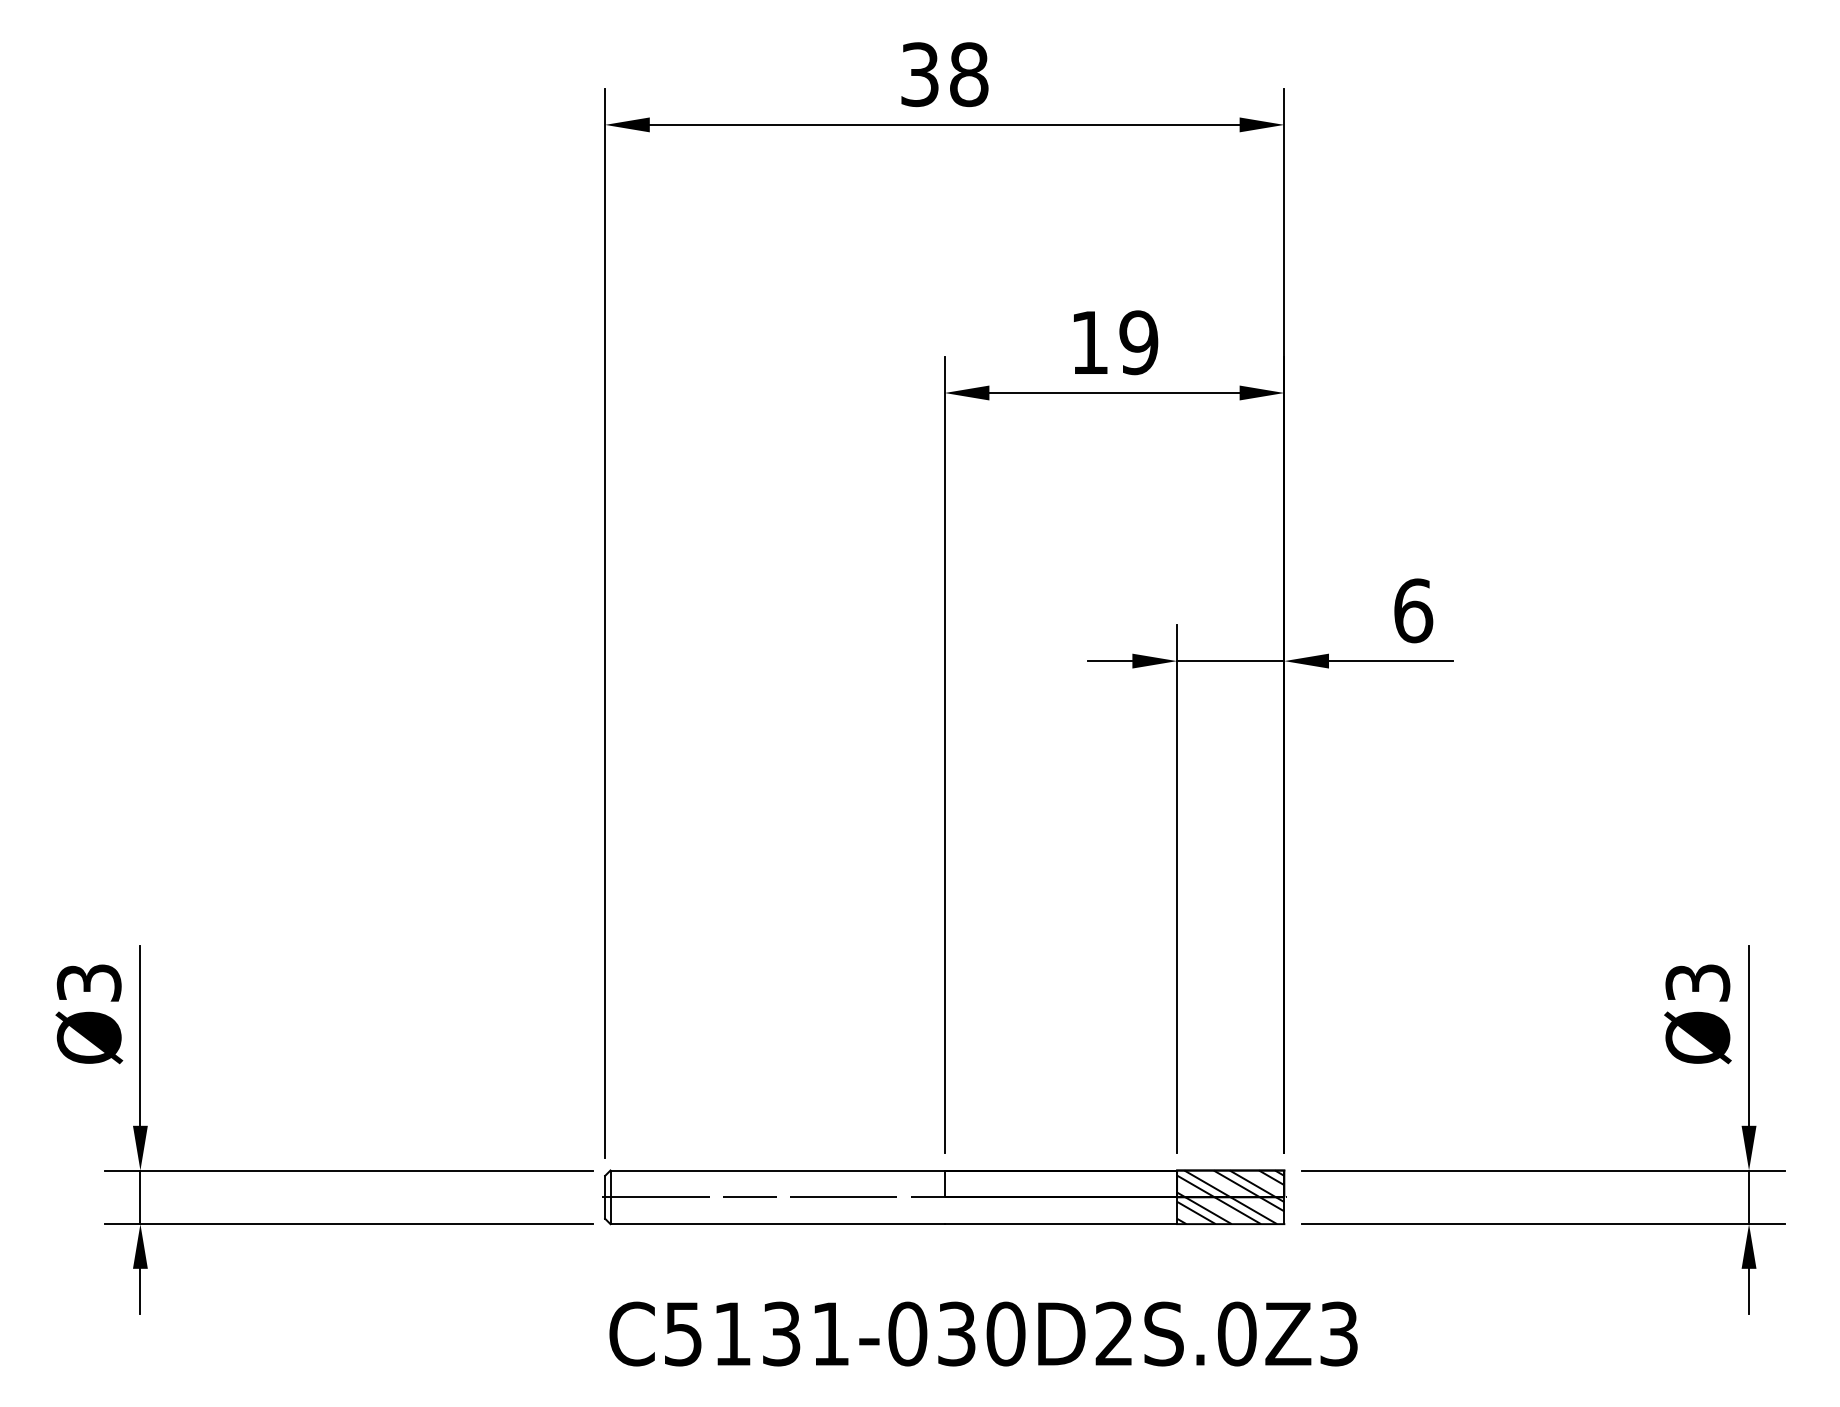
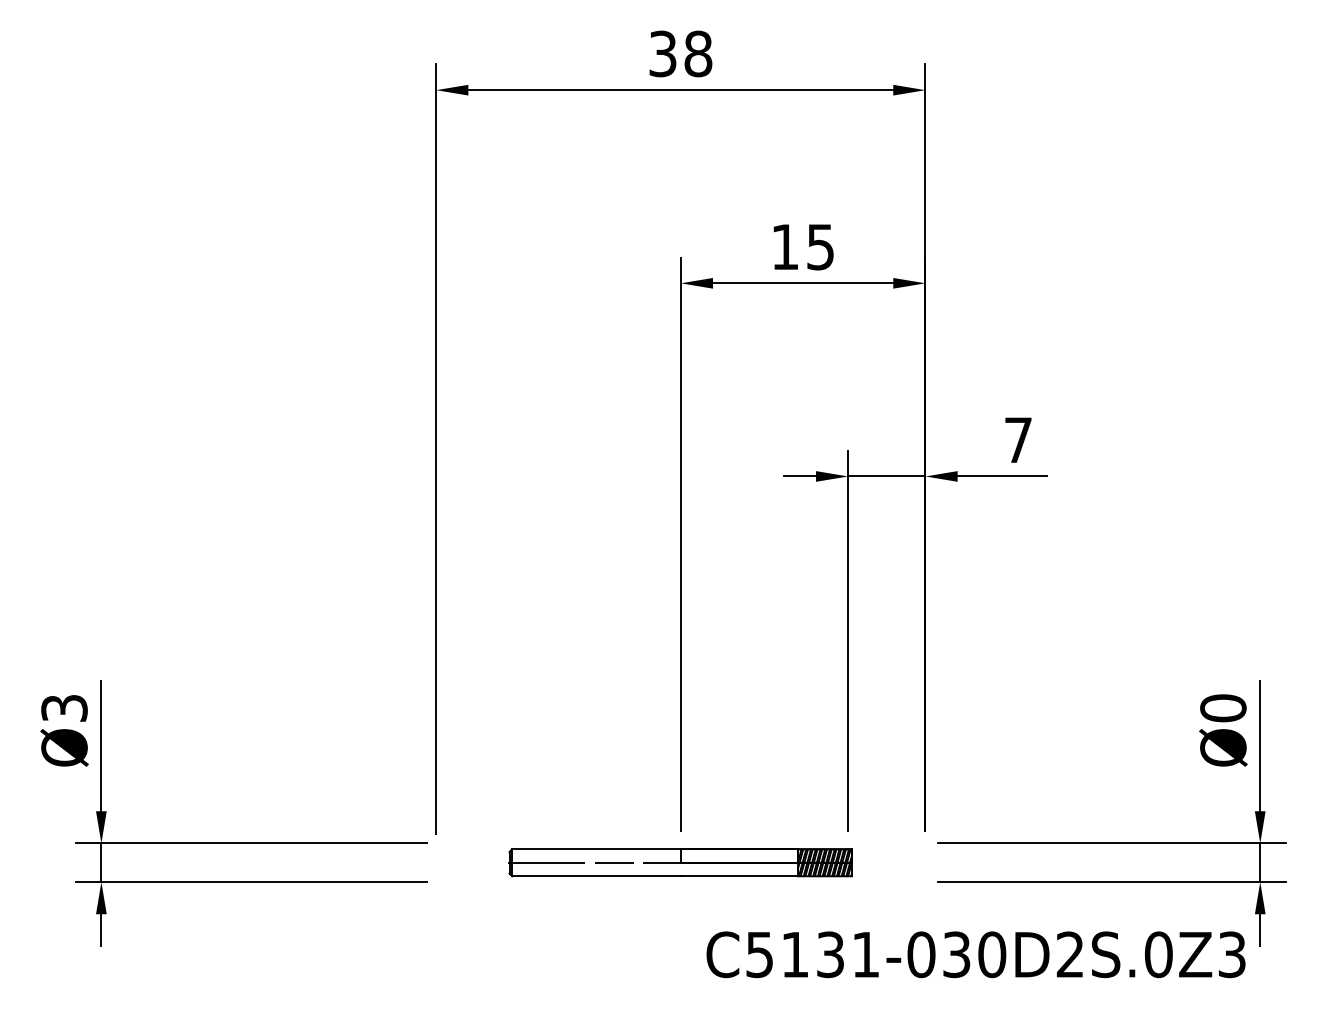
text: (1138, 342) -> (820, 246), 19 -> 15
text: (1413, 610) -> (1018, 440), 6 -> 7
text: (1697, 982) -> (1223, 707), Ø3 -> Ø0
part: (944, 1197) -> (680, 862), size x0.7
text: (983, 1333) -> (976, 954), moved

